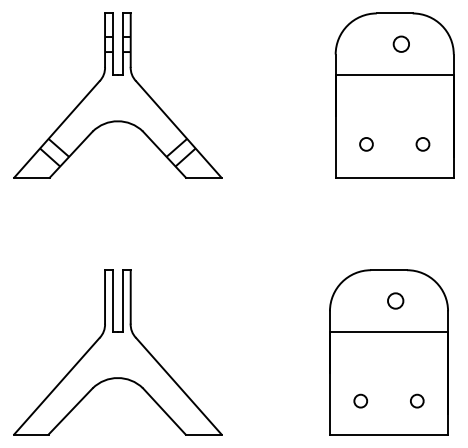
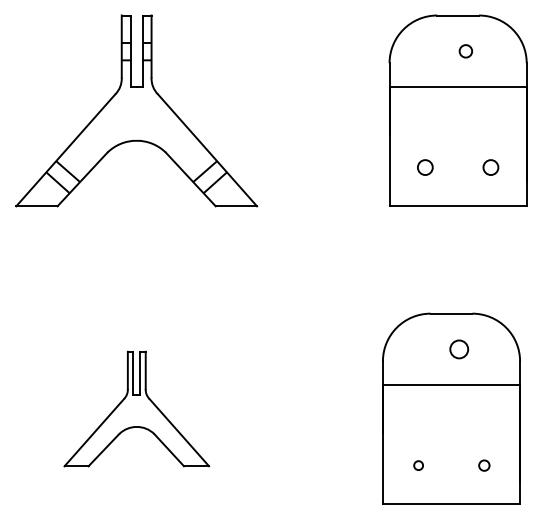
circle: (401, 44) -> (465, 51), size x0.7
part: (117, 351) -> (136, 408), size x0.6
circle: (360, 400) -> (418, 465), size x0.6
circle: (417, 400) -> (484, 465), size x0.7

